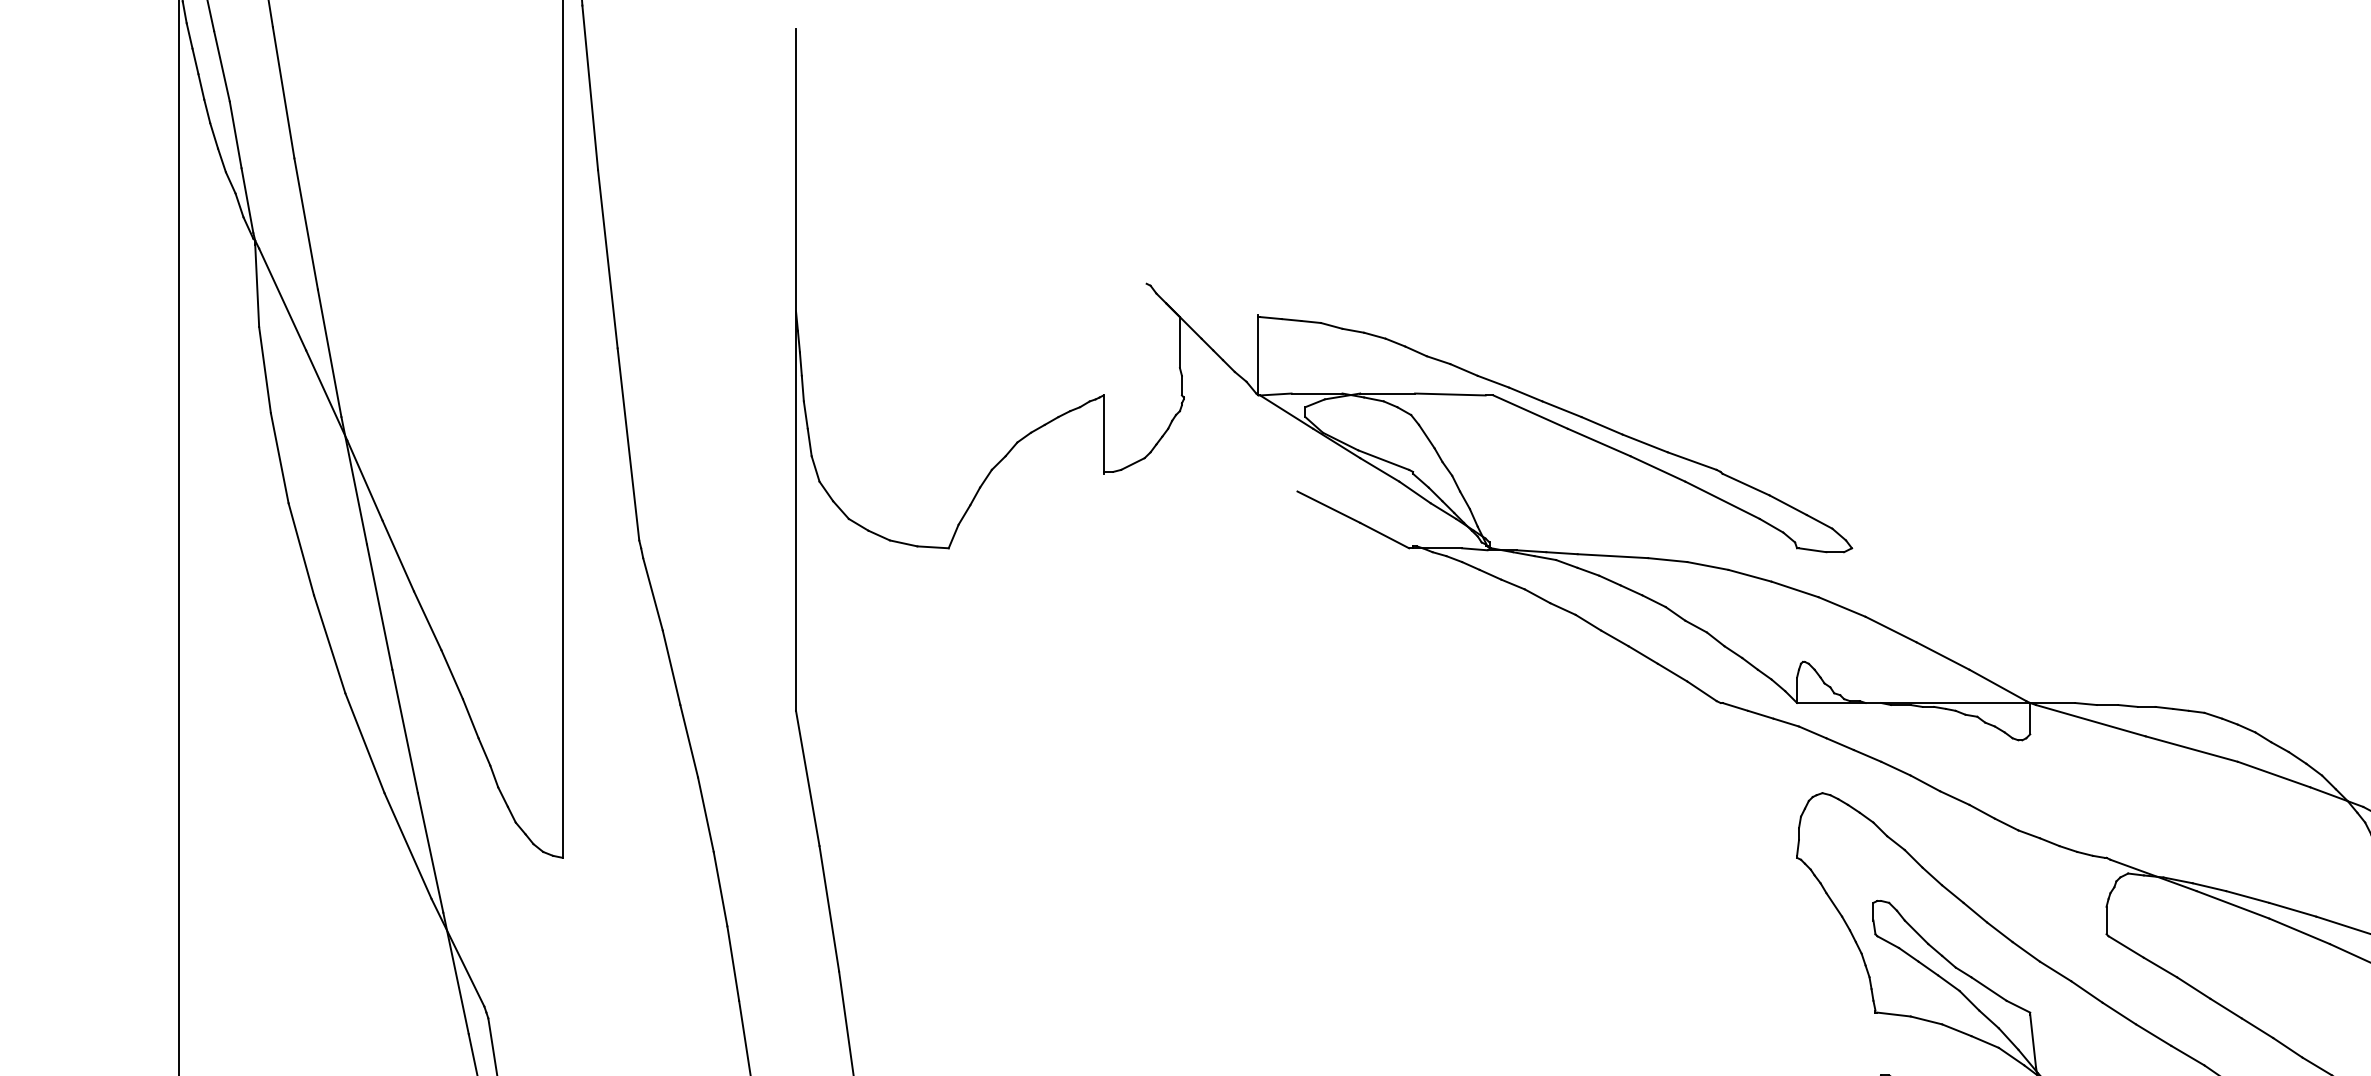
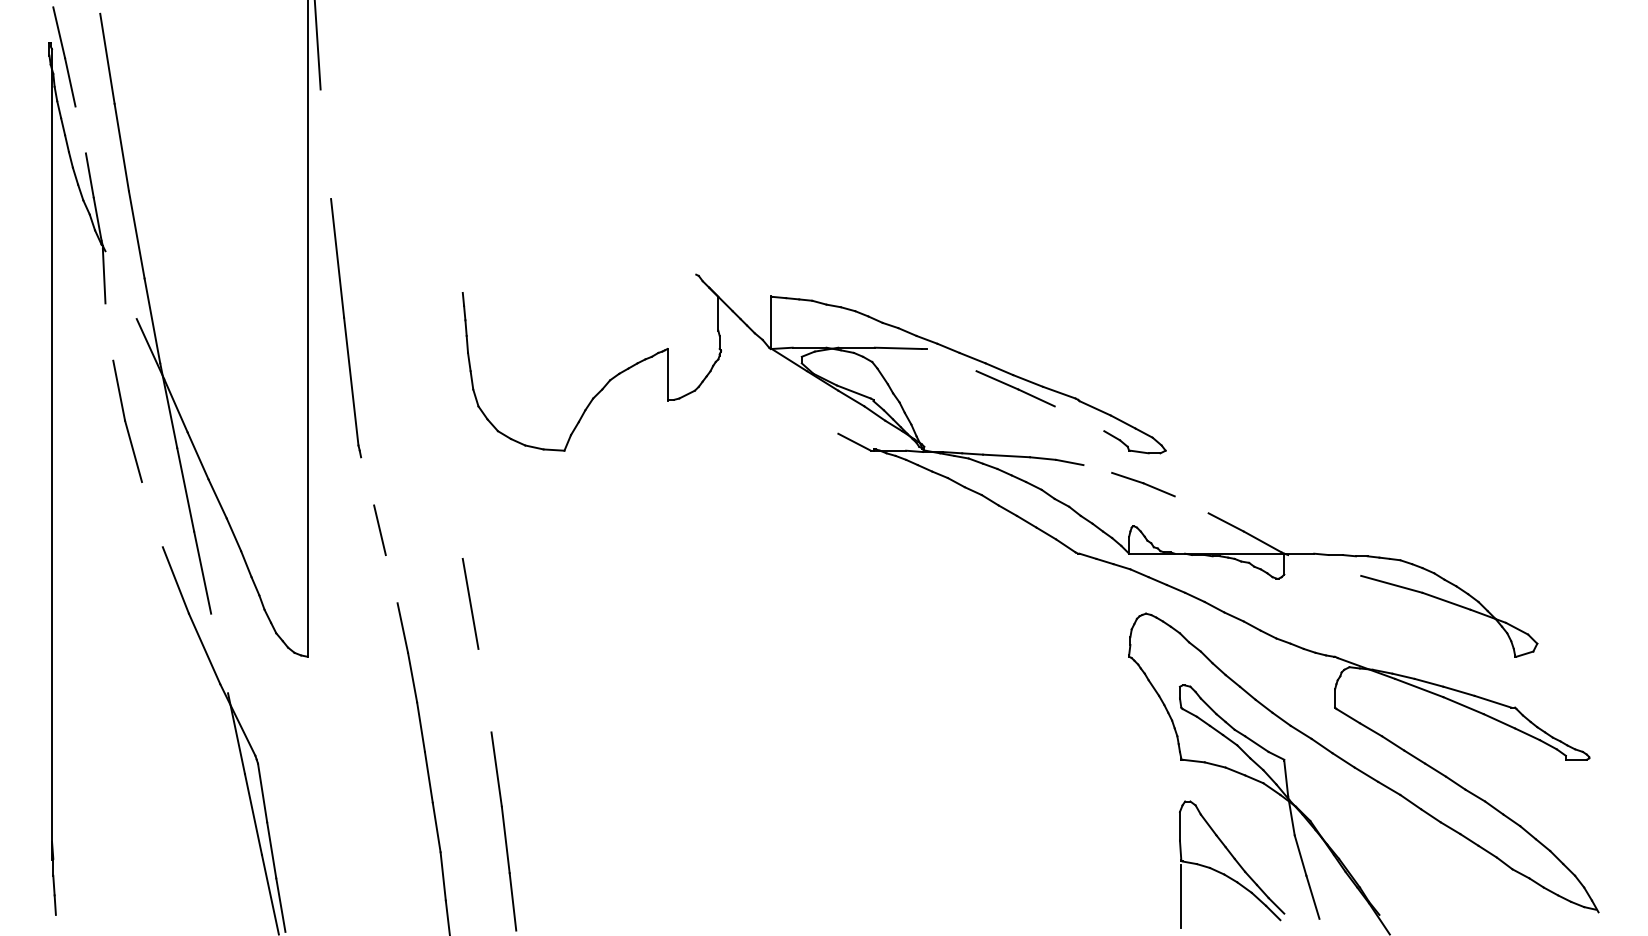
line: (221, 65) -> (80, 129), removed
line: (589, 88) -> (325, 144), removed
line: (281, 300) -> (120, 285), removed
line: (265, 369) -> (109, 331), removed
line: (795, 369) -> (462, 331), removed
line: (1530, 411) -> (951, 359), removed
line: (1722, 499) -> (1079, 418), removed
line: (1328, 505) -> (817, 422), removed
line: (1749, 575) -> (1097, 468), removed
line: (652, 594) -> (367, 481), removed
line: (1890, 629) -> (1191, 504), removed
line: (328, 644) -> (151, 514), removed
line: (2090, 720) -> (1324, 565), removed
line: (688, 741) -> (391, 579), removed
line: (430, 852) -> (219, 653), removed
line: (828, 908) -> (484, 690), removed

